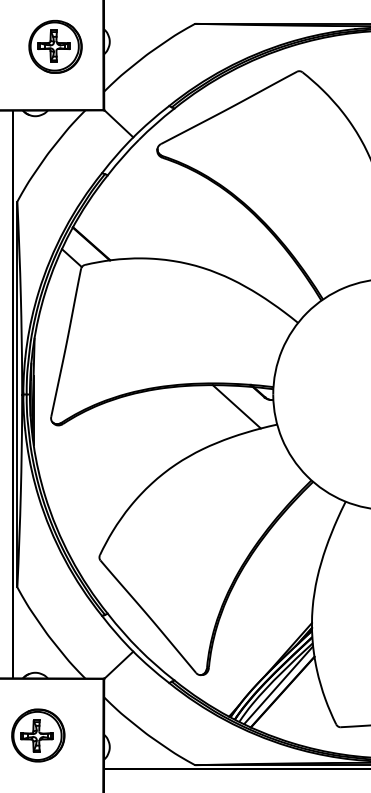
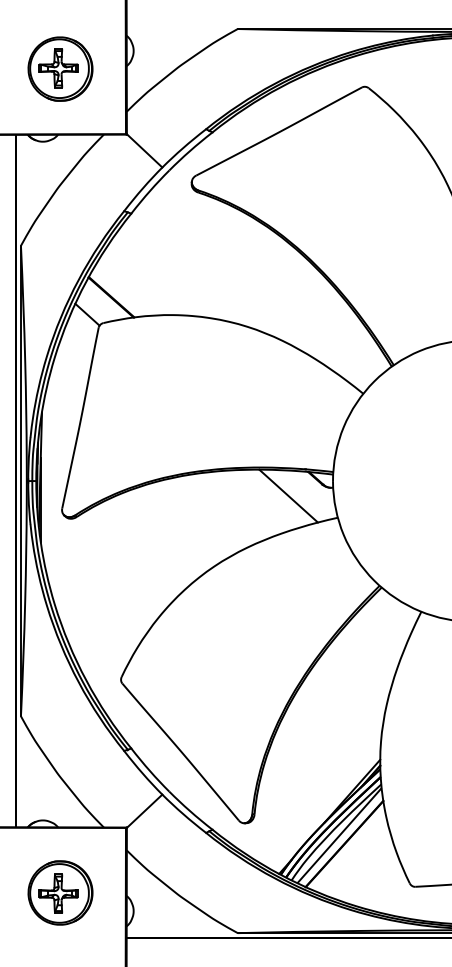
part: (55, 46) -> (60, 68), moved
part: (38, 735) -> (60, 892), moved

